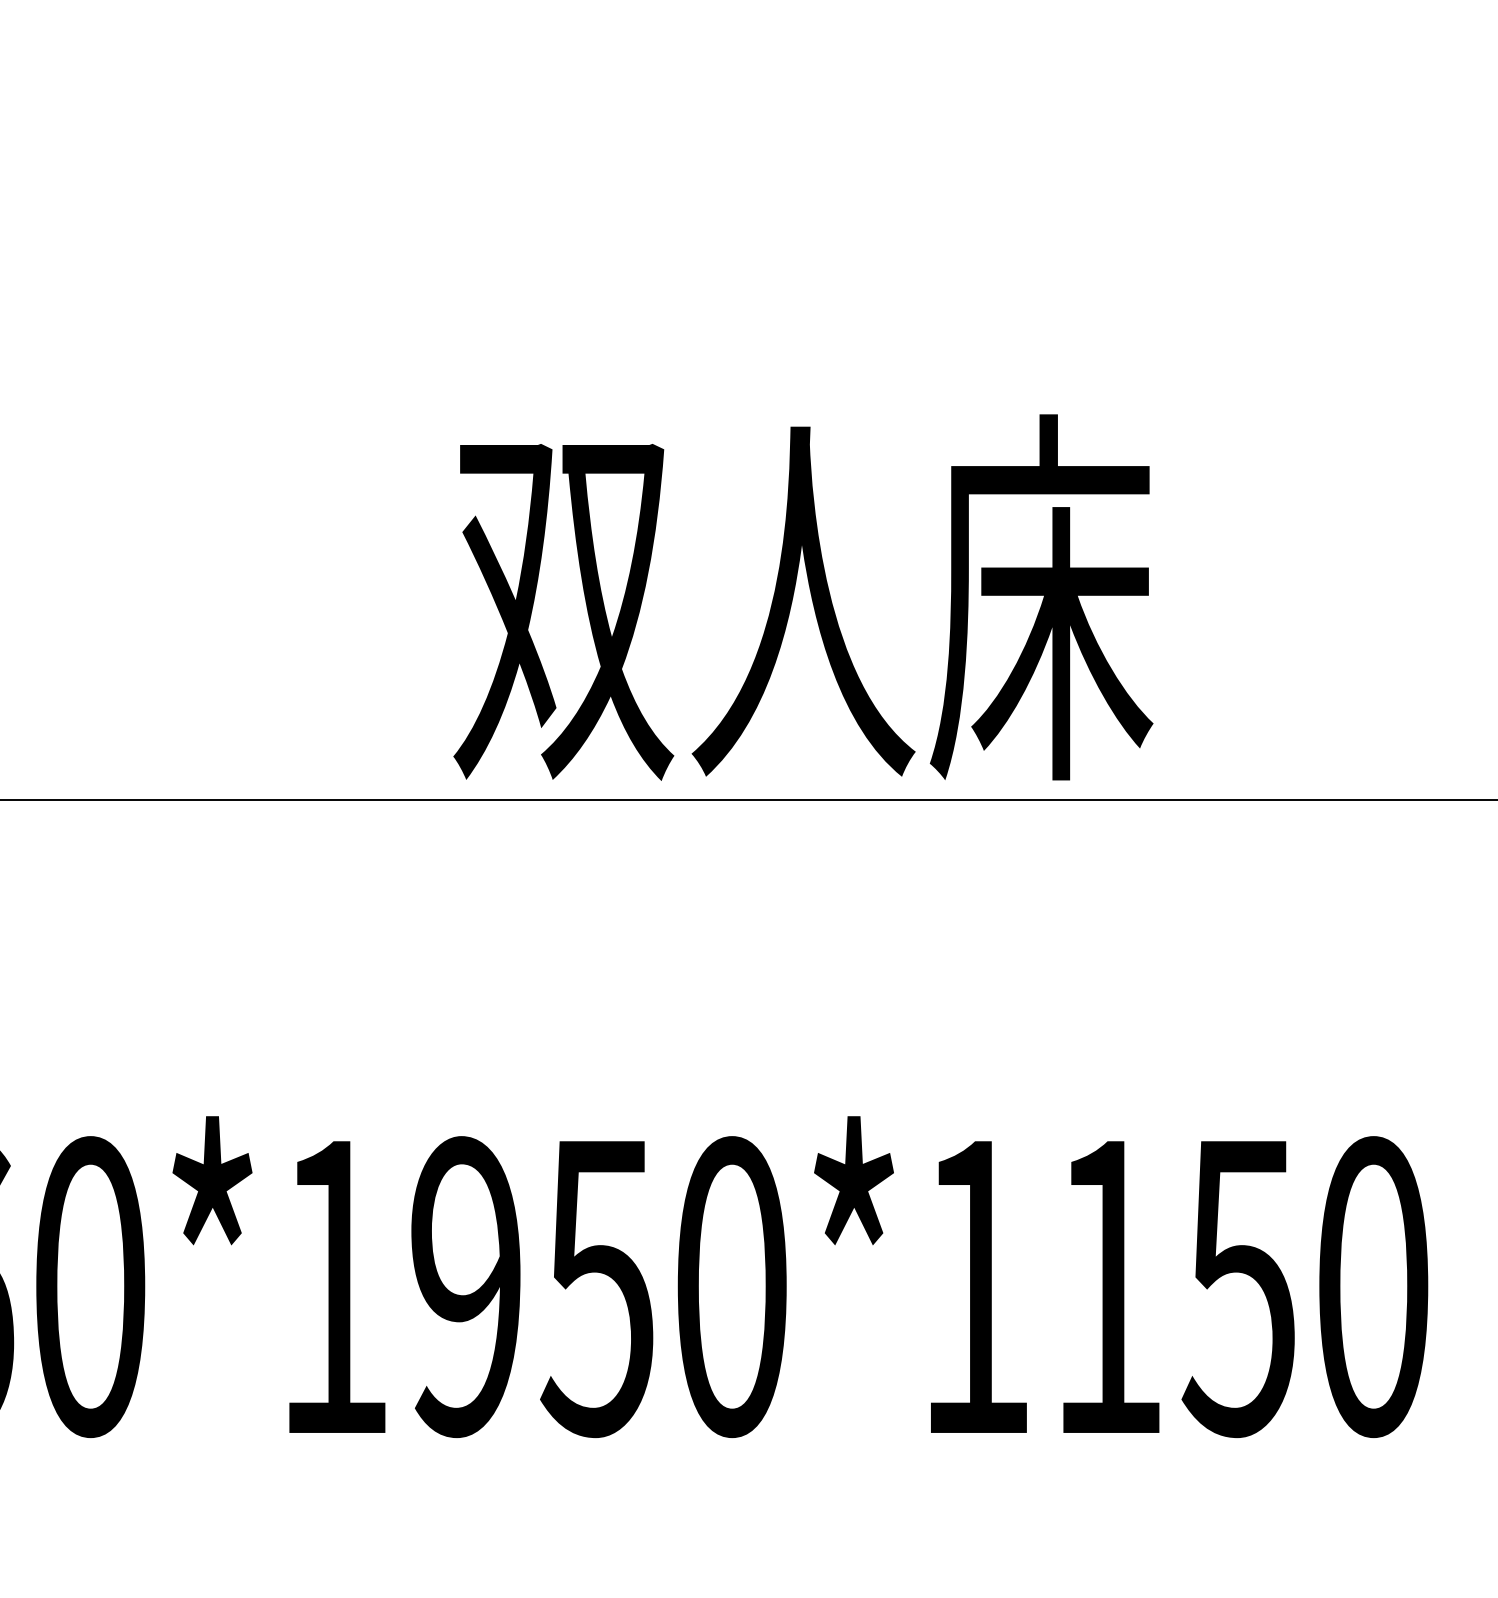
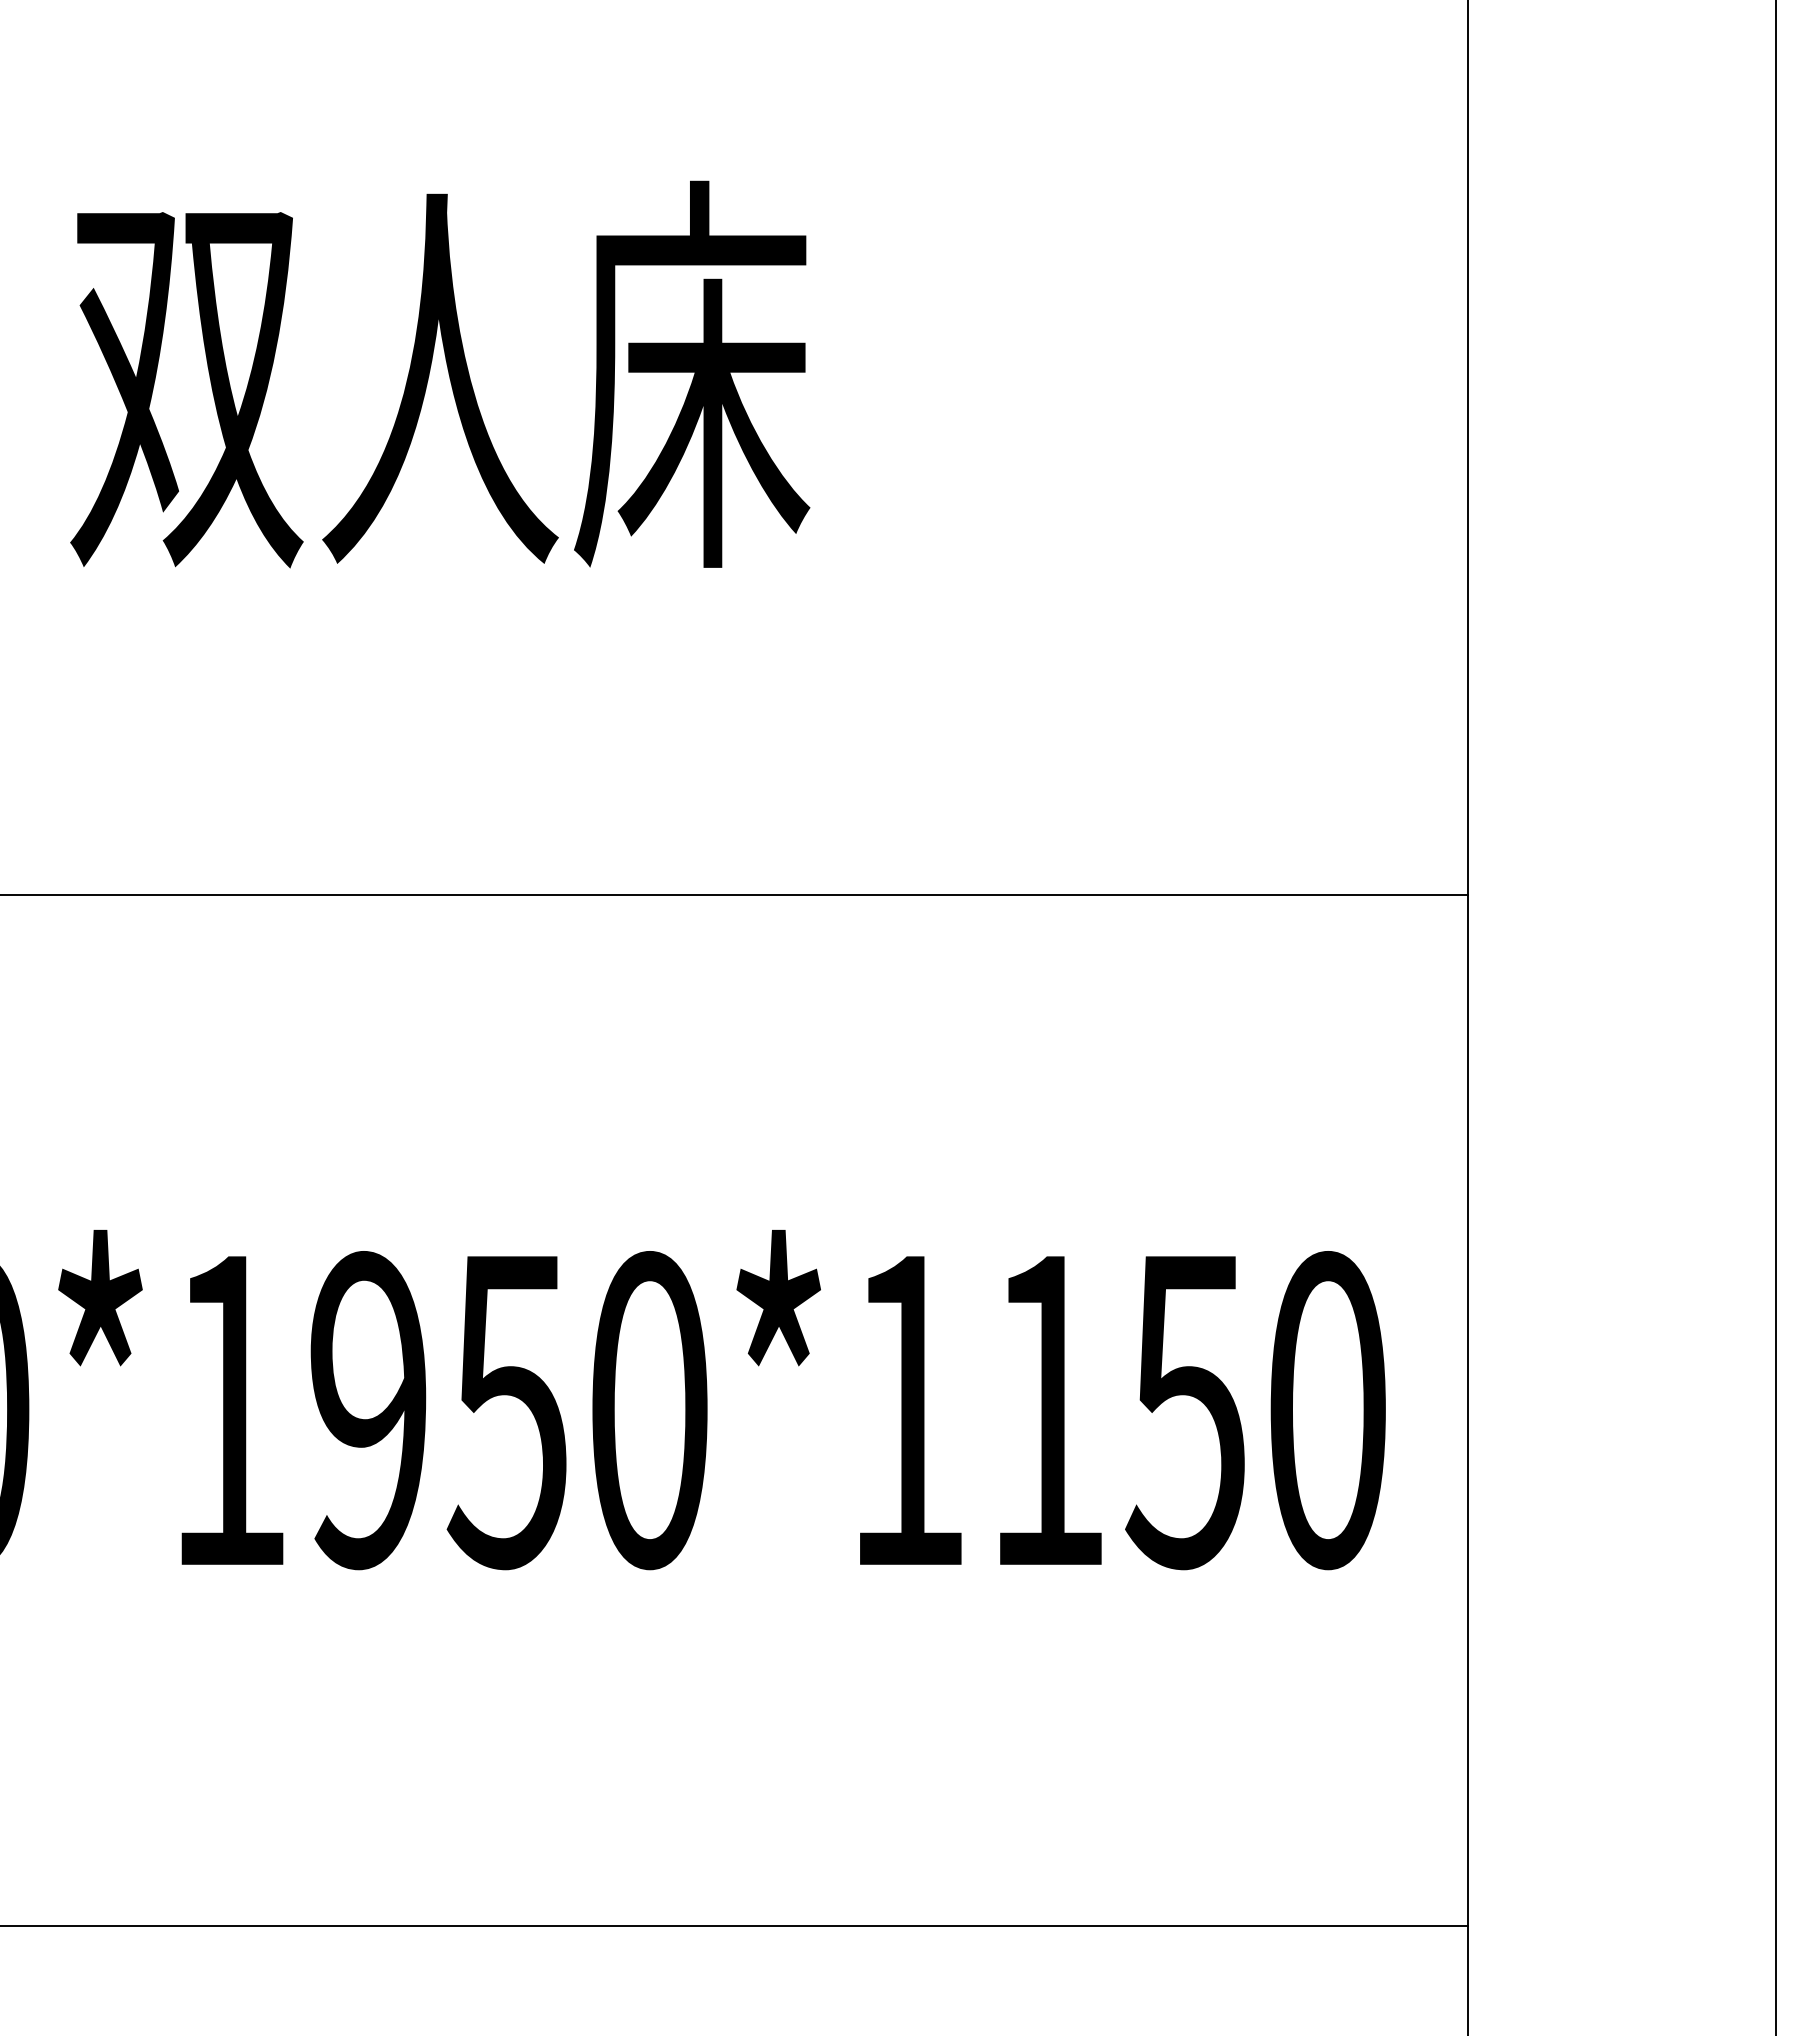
text: (803, 597) -> (440, 374), moved

